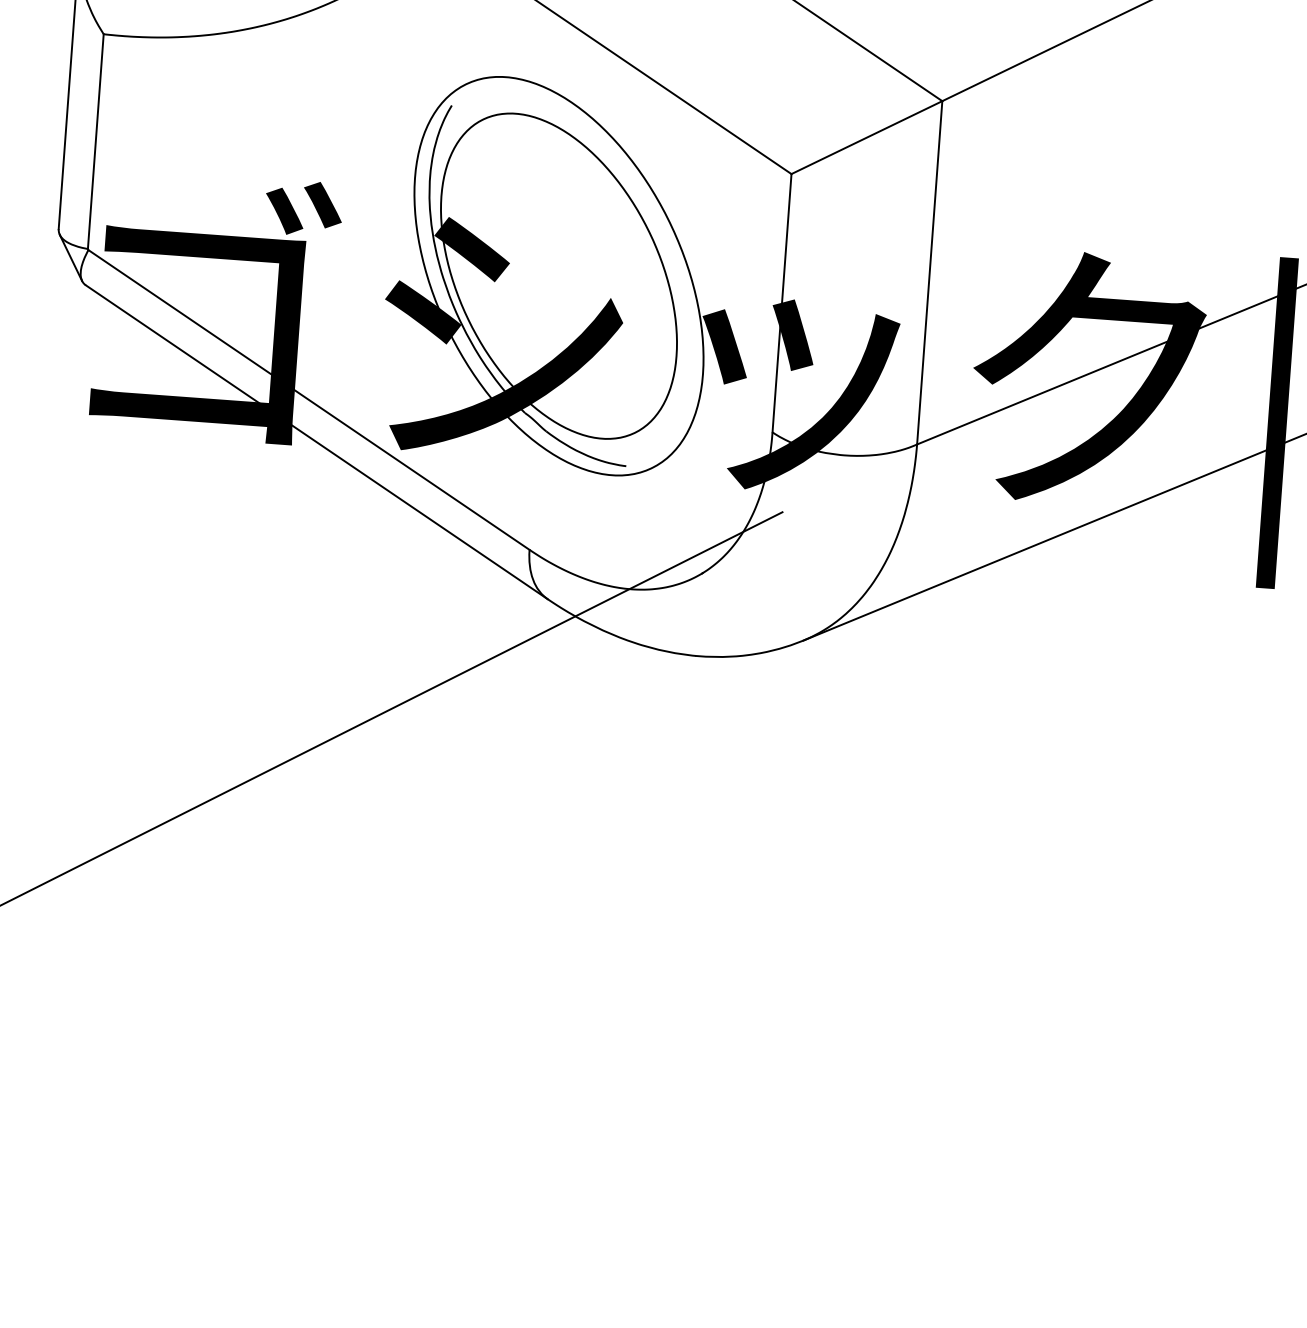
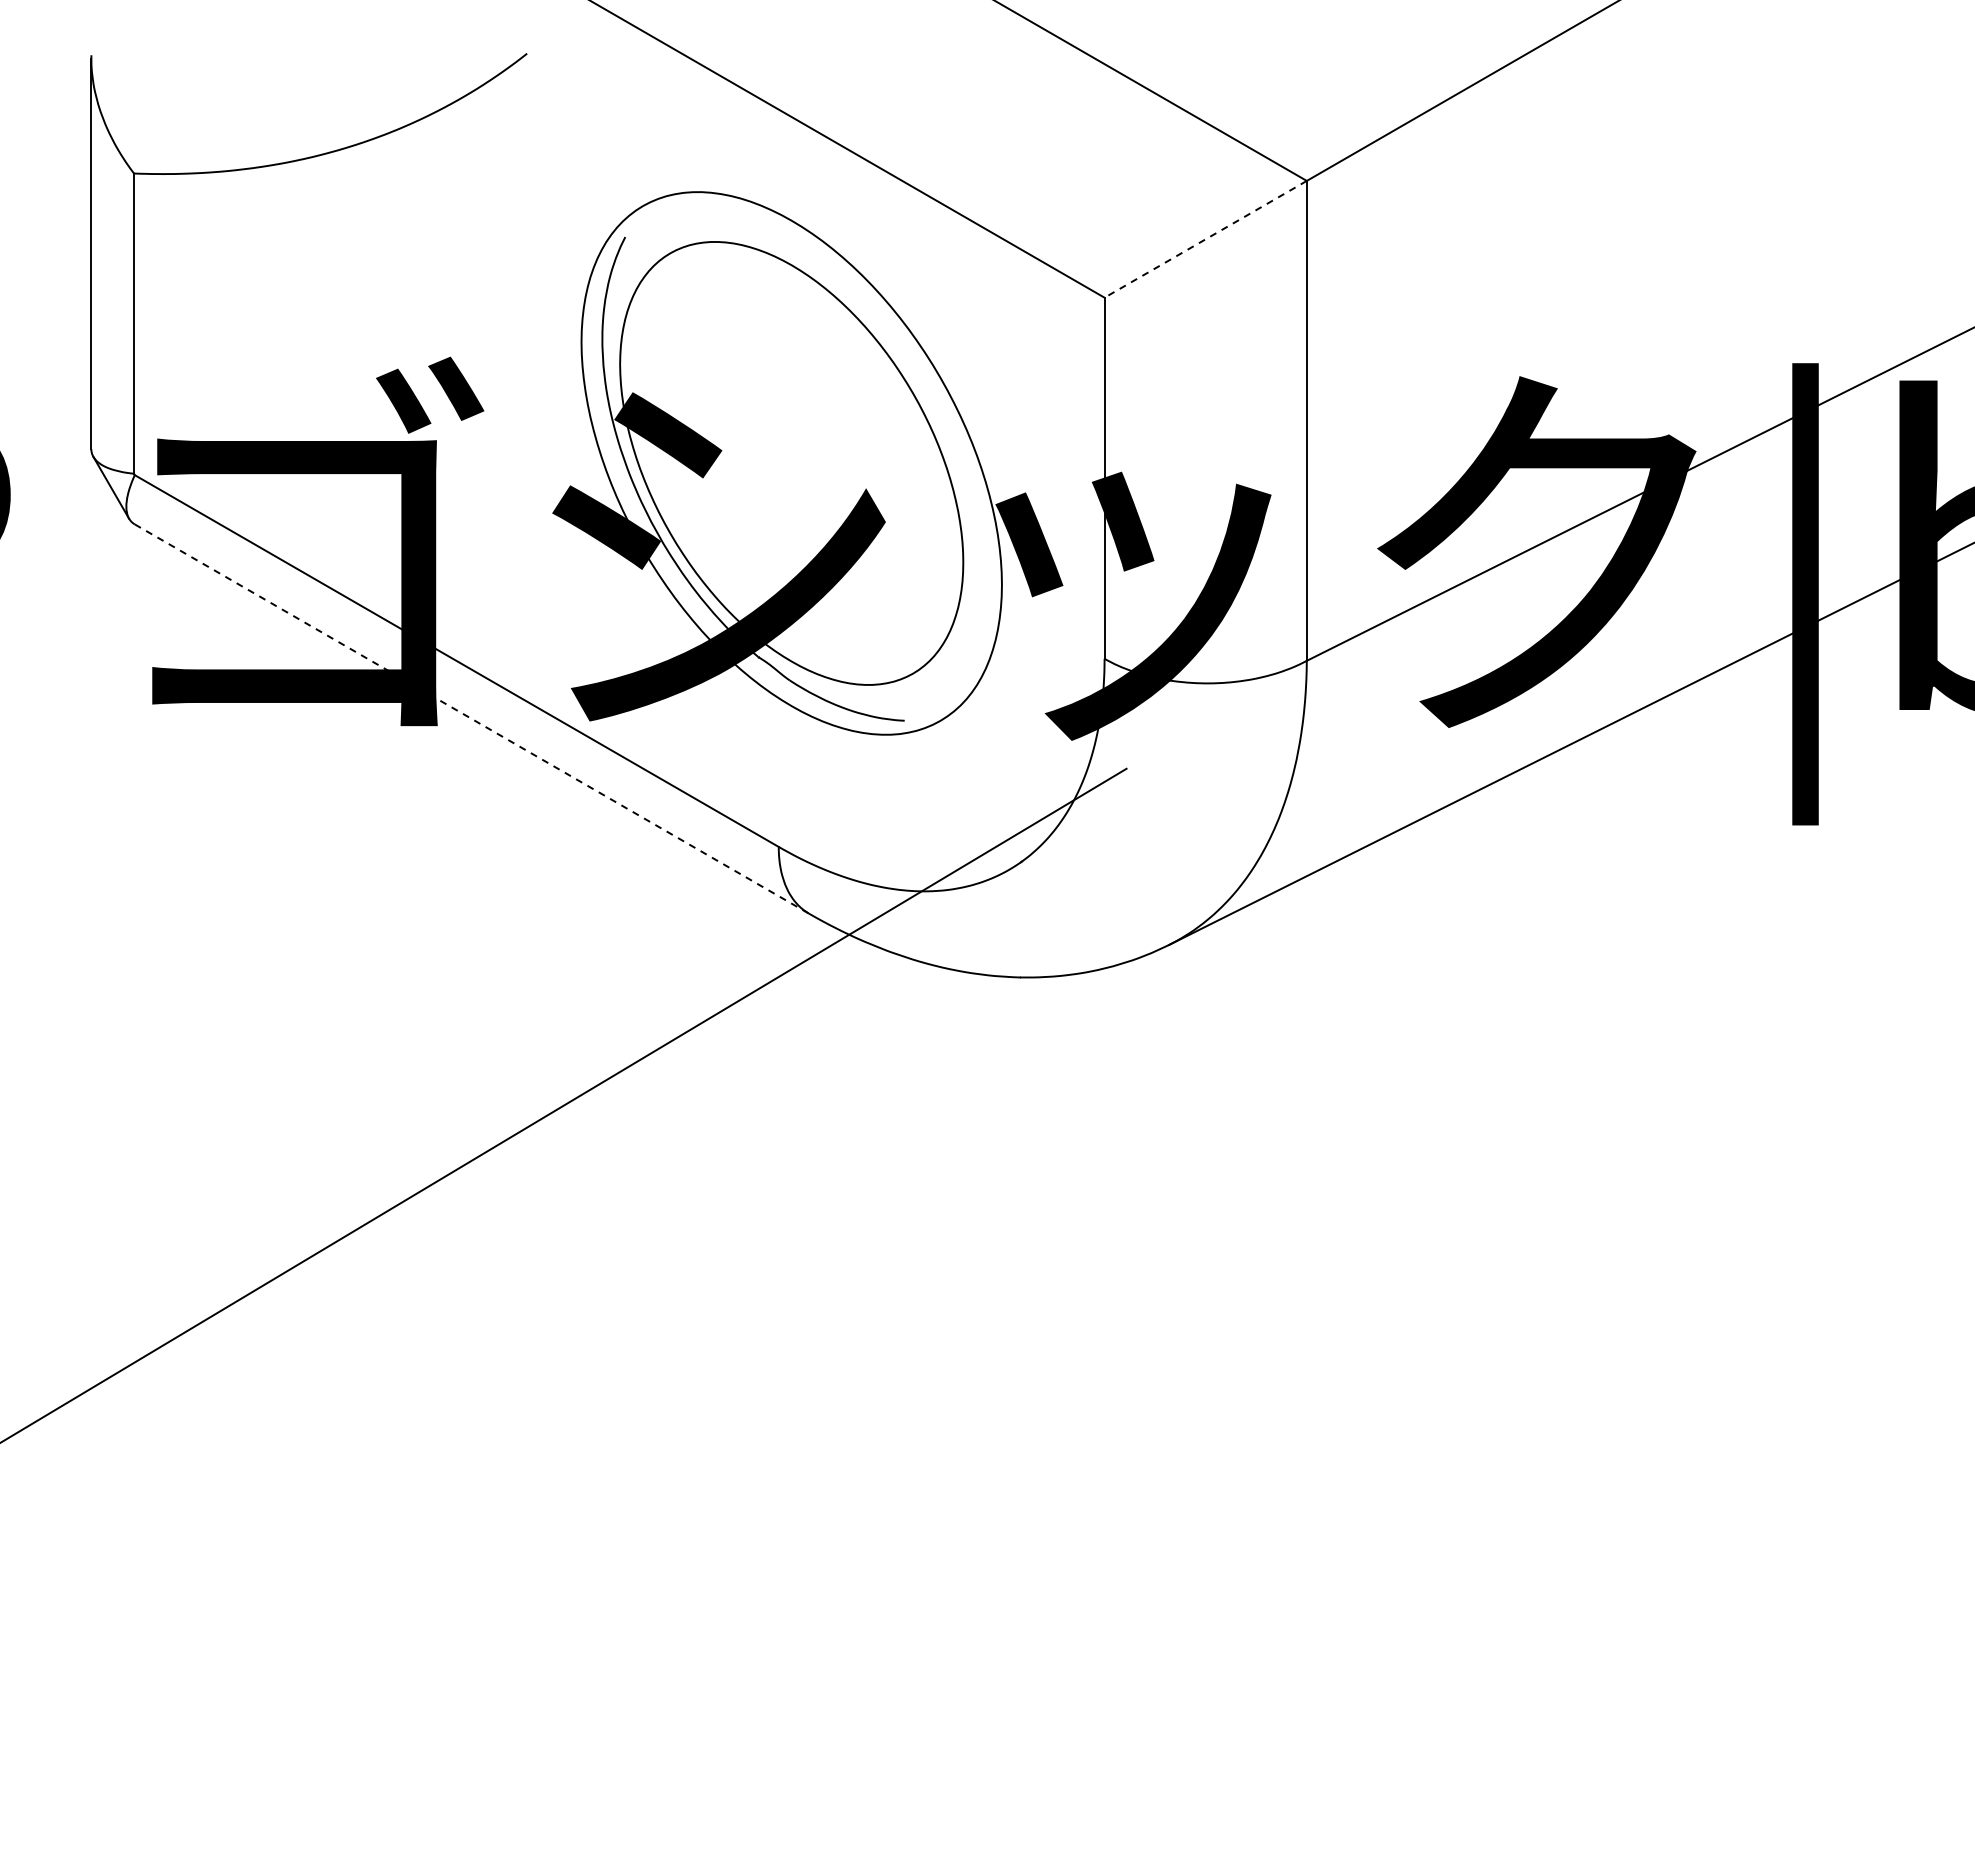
line: (866, 137) -> (1205, 239), solid -> dashed
line: (317, 442) -> (472, 719), solid -> dashed

